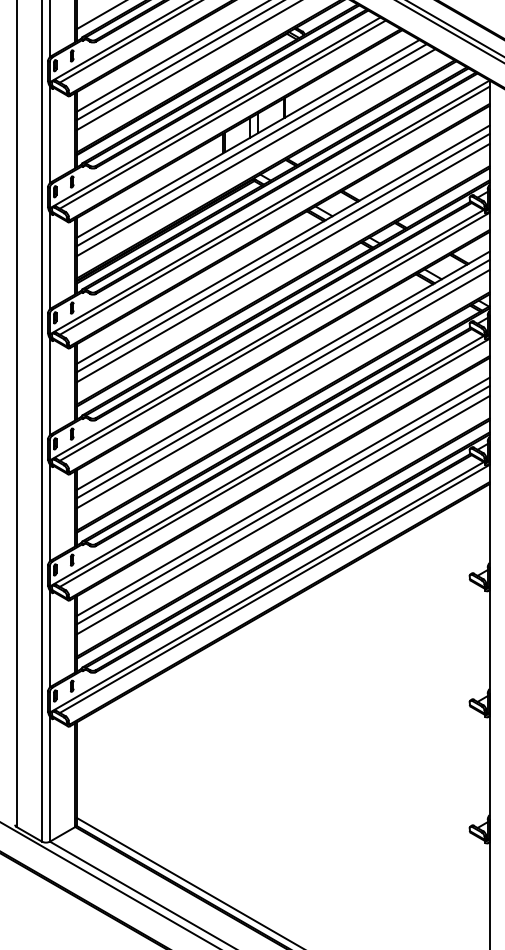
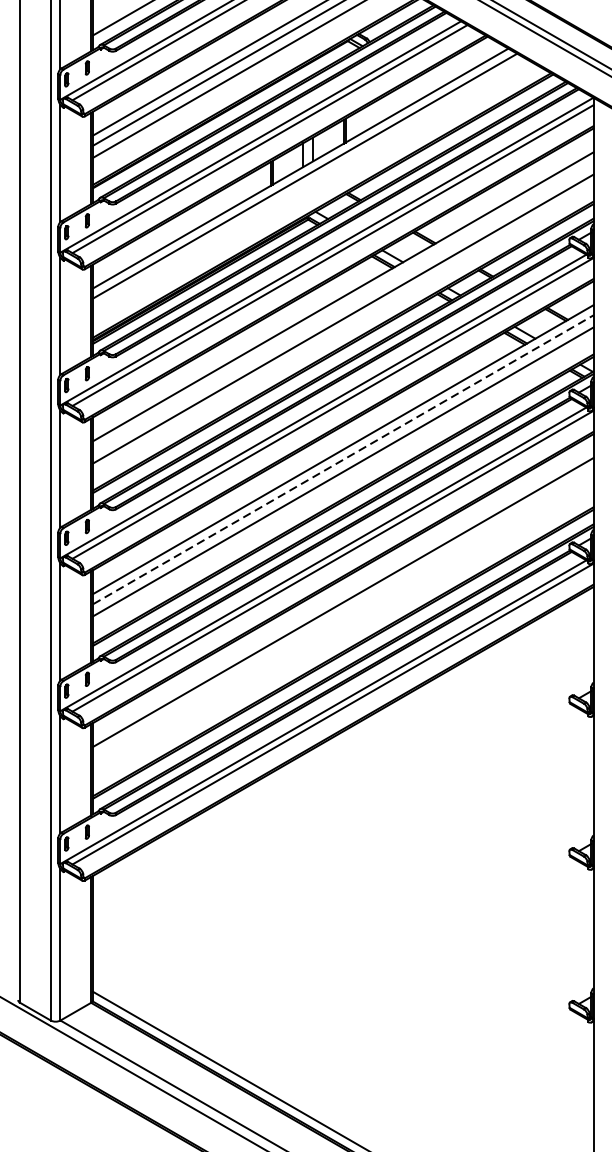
line: (255, 152) -> (309, 185), removed
line: (282, 252) -> (342, 306), removed
line: (283, 378) -> (343, 459), solid -> dashed
line: (282, 505) -> (342, 612), removed
line: (282, 515) -> (342, 625), removed

